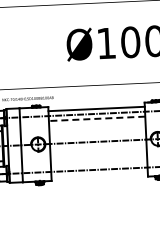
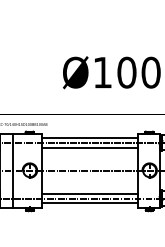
line: (96, 118) -> (89, 147), dashed -> solid
line: (98, 164) -> (89, 193), added
line: (99, 174) -> (89, 203), added

